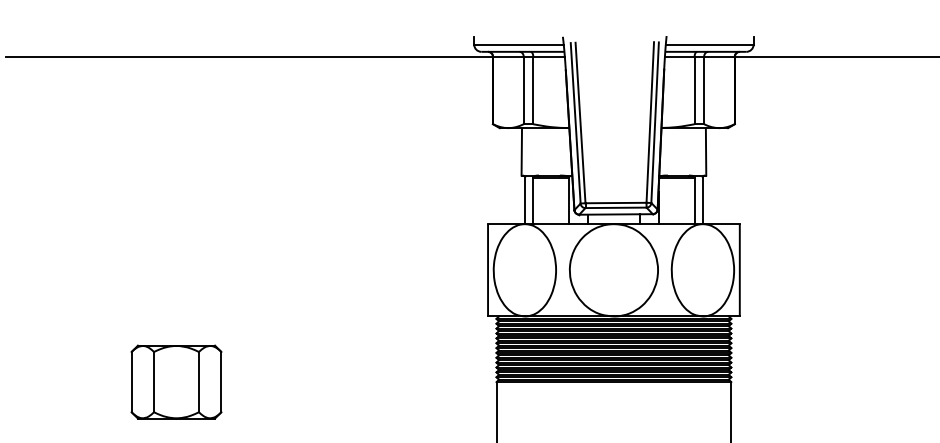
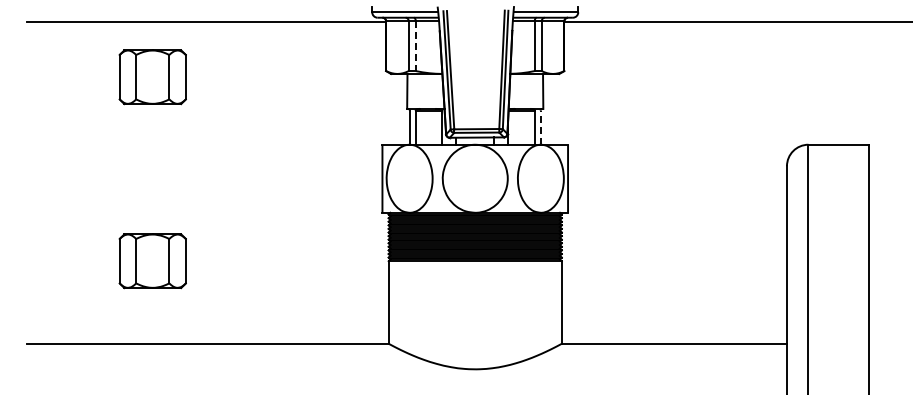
line: (532, 90) -> (415, 46), solid -> dashed
part: (176, 132) -> (152, 77), added
line: (702, 200) -> (540, 127), solid -> dashed

